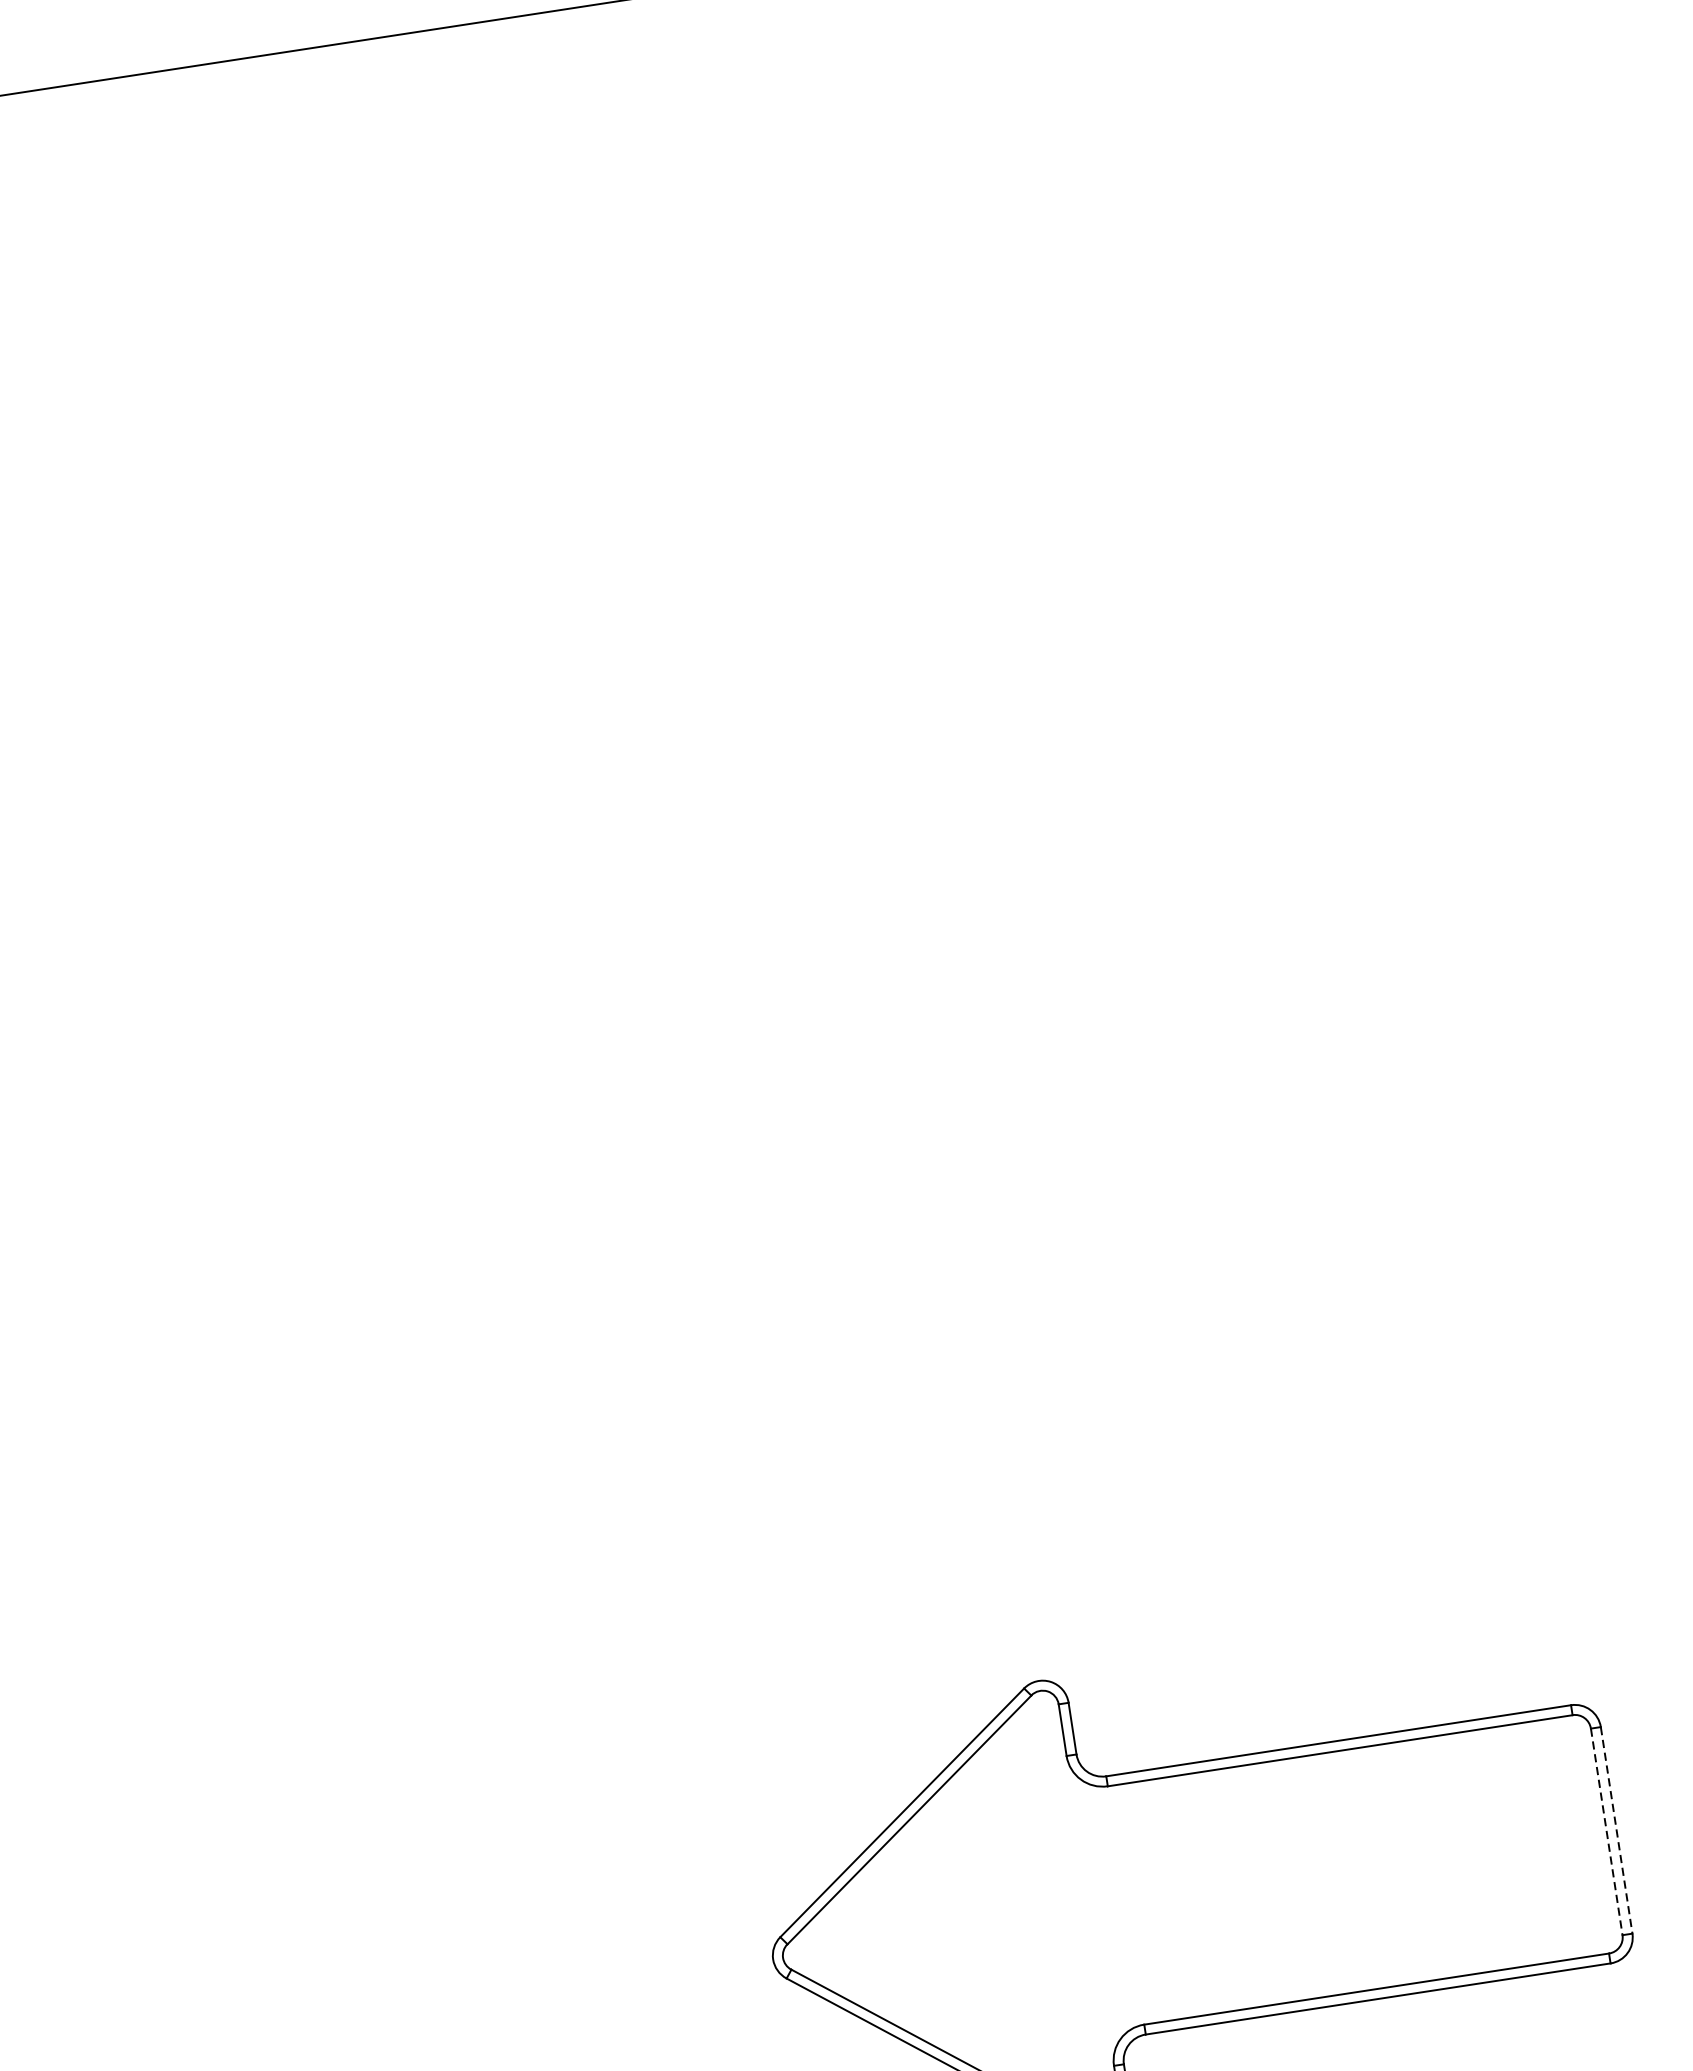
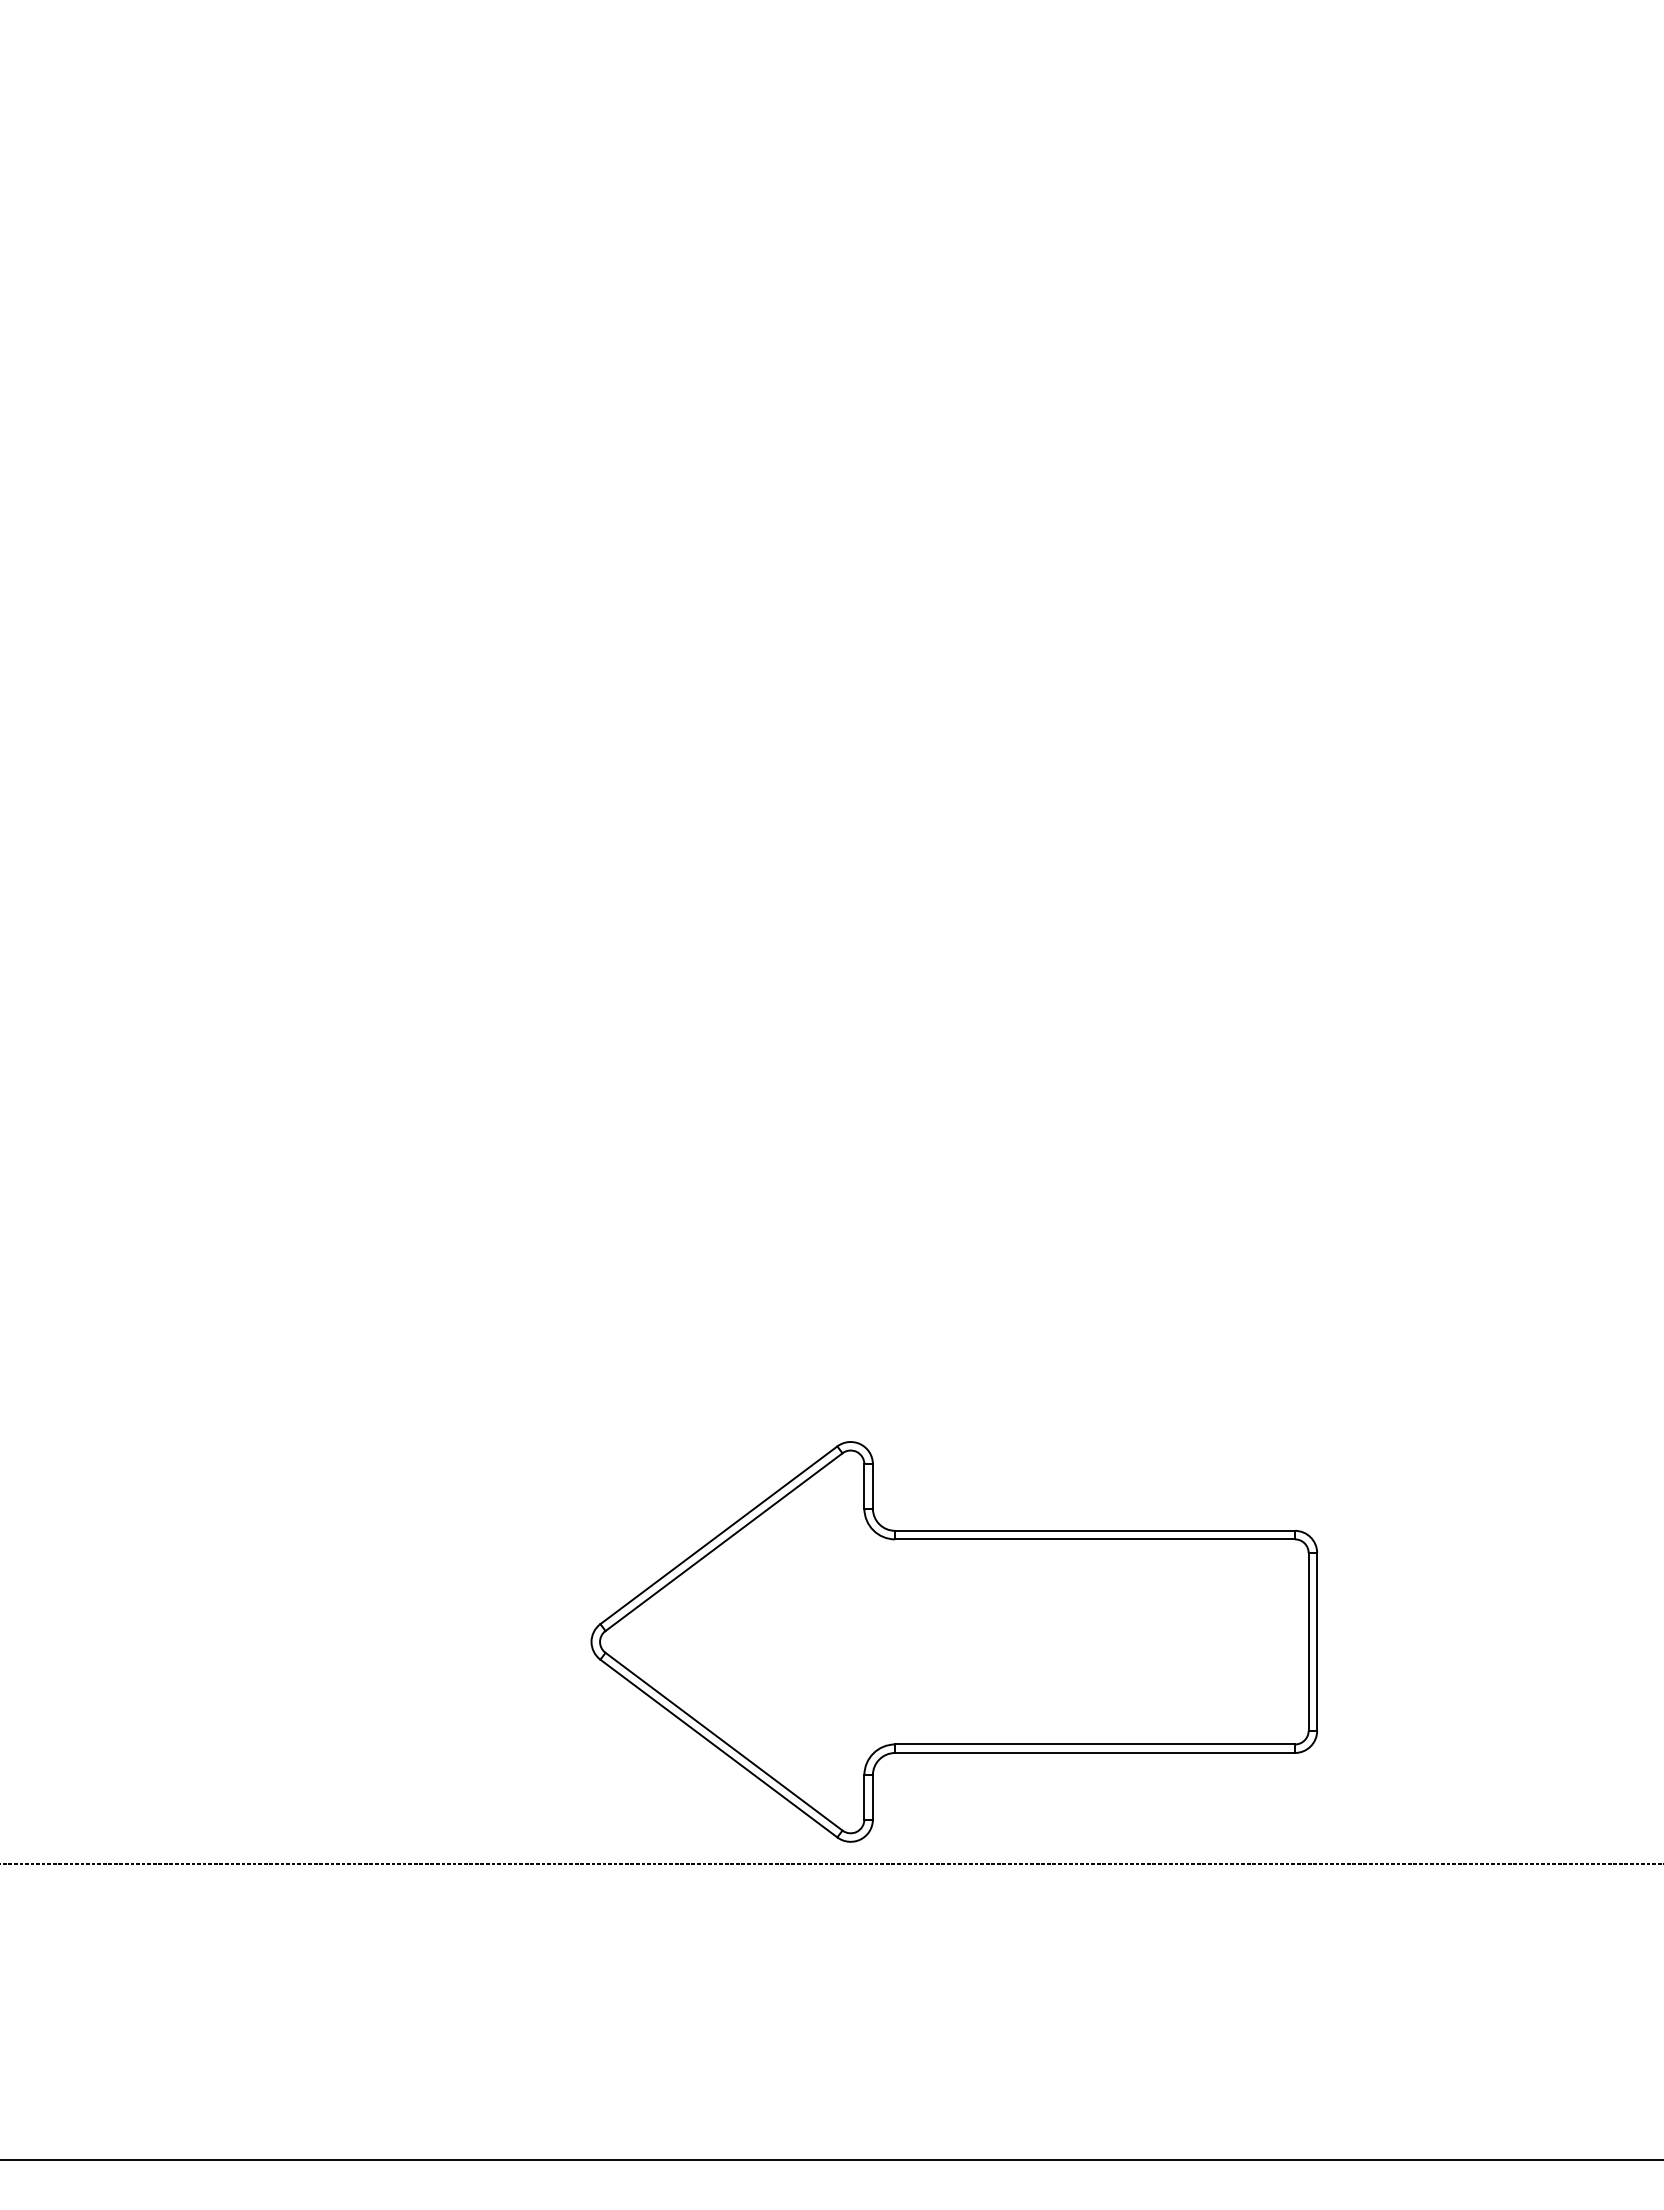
line: (1616, 1829) -> (1317, 1641), dashed -> solid
line: (1606, 1831) -> (1308, 1641), dashed -> solid

